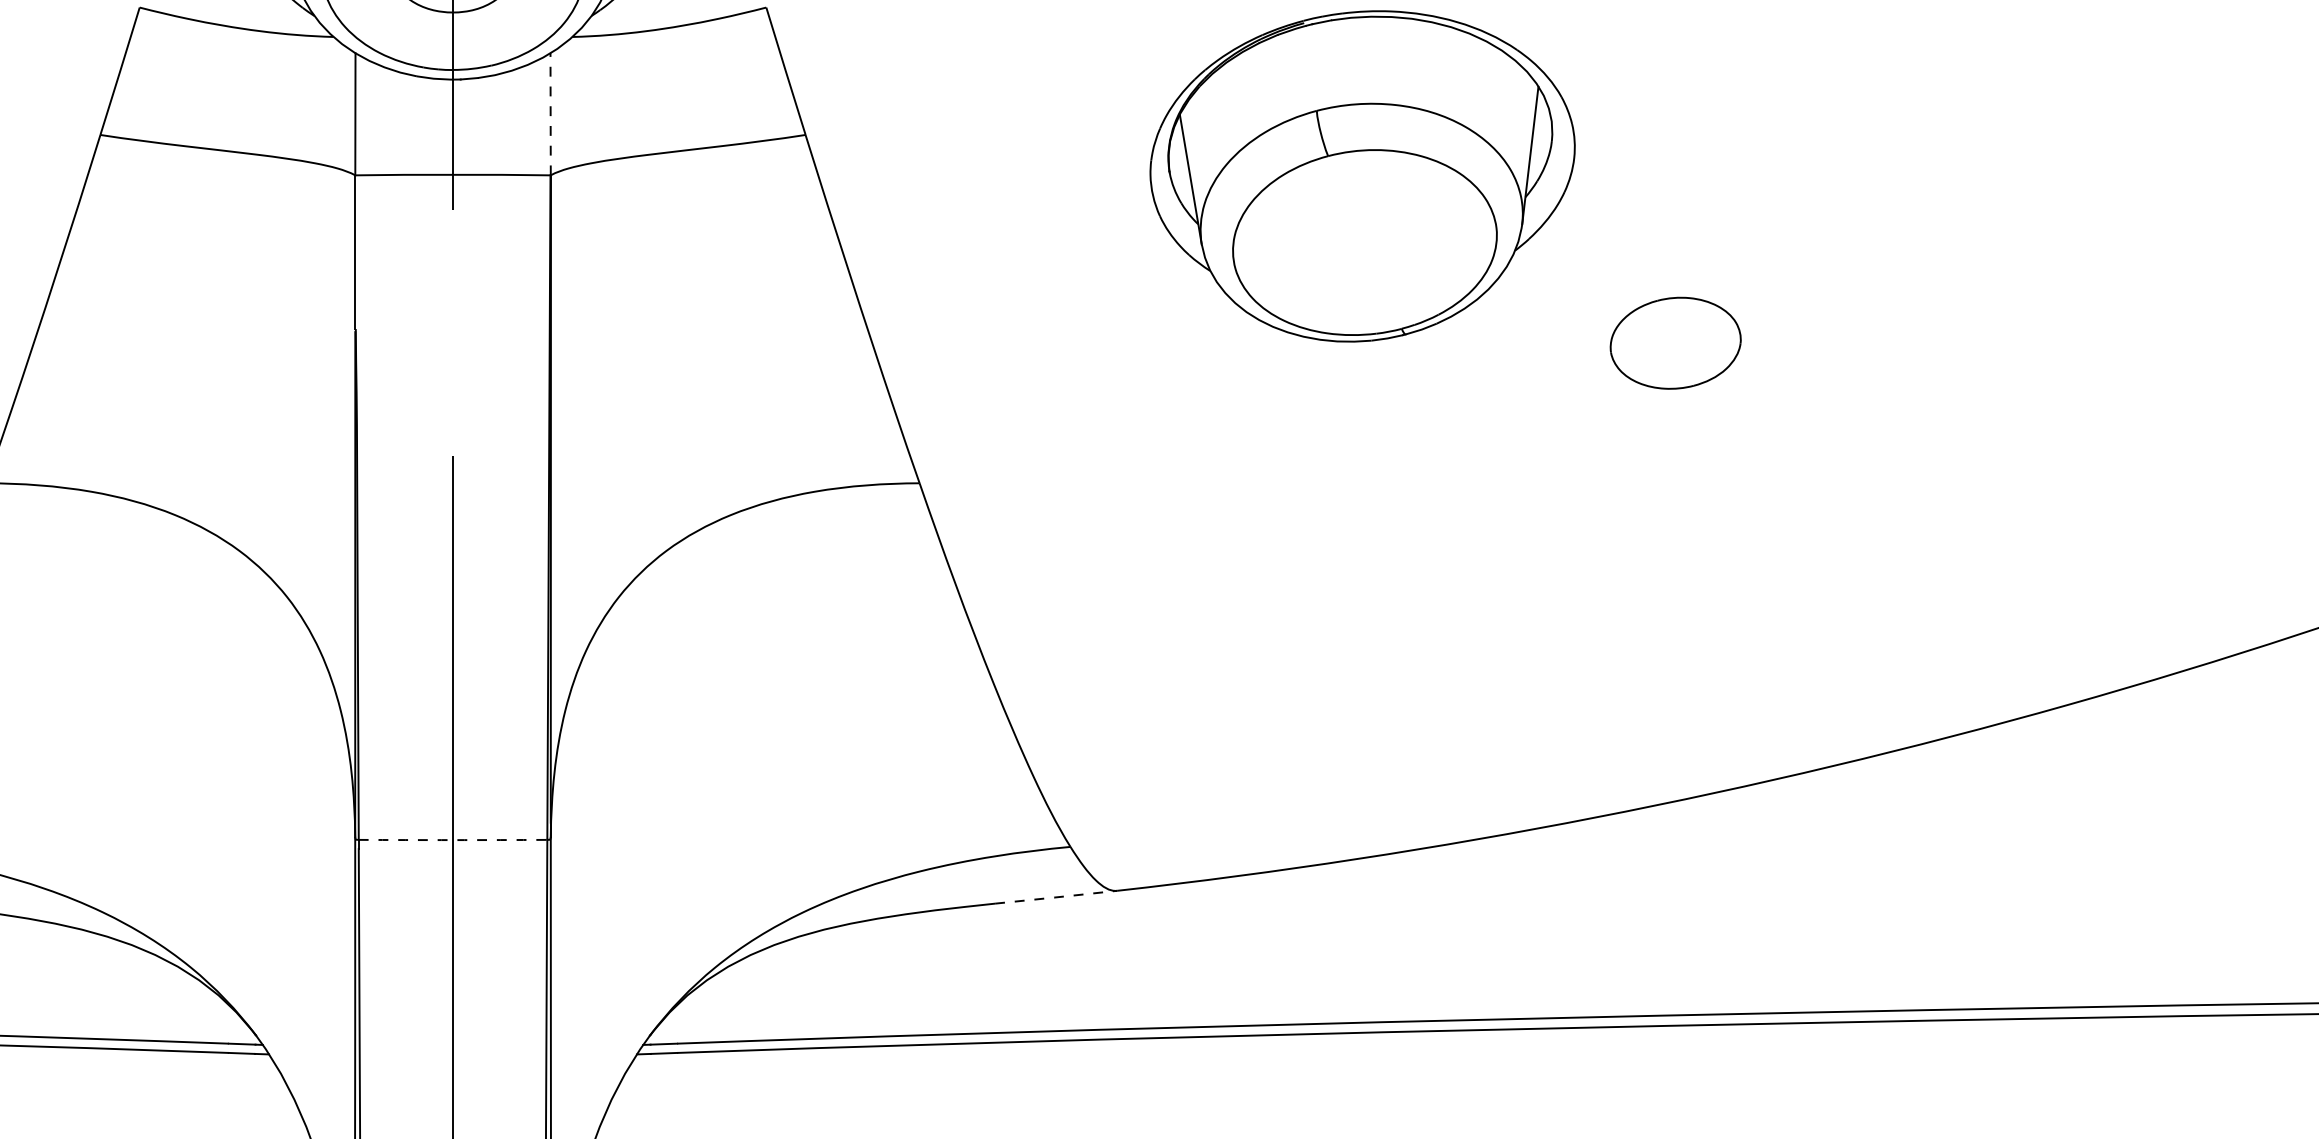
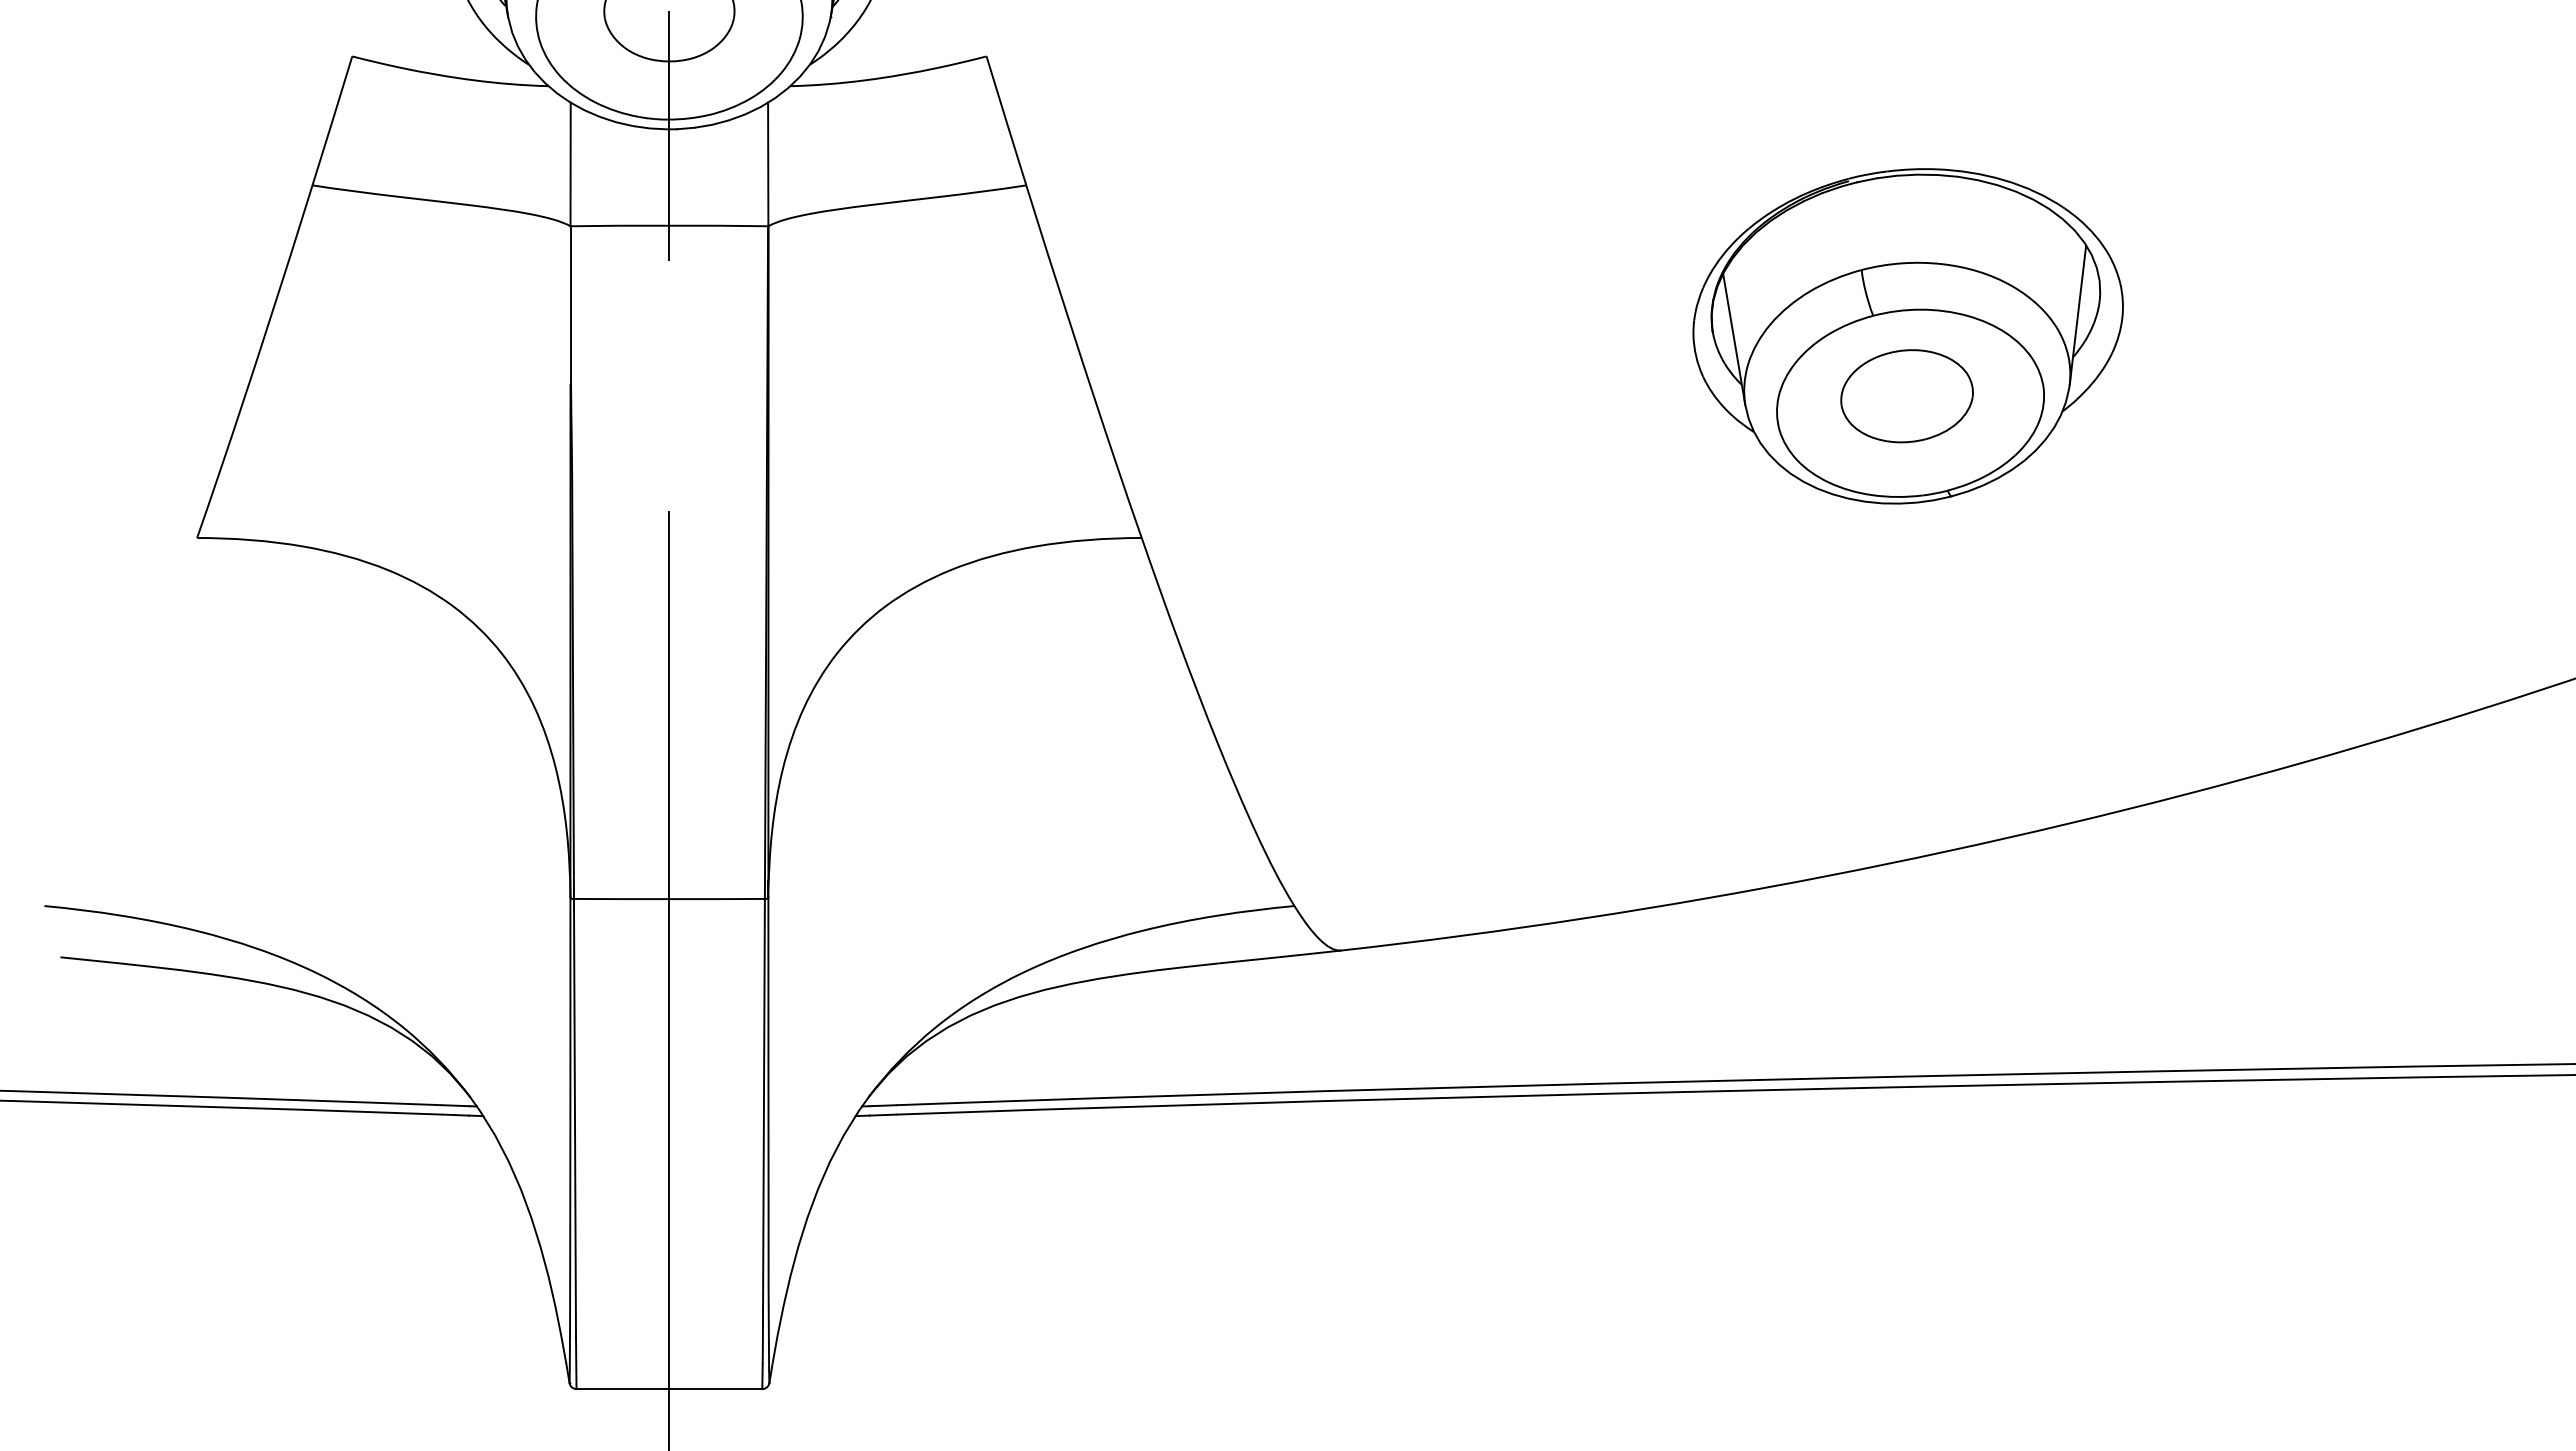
line: (550, 114) -> (768, 164), dashed -> solid
part: (1361, 176) -> (1907, 336), moved
arc: (453, 840) -> (669, 899), dashed -> solid
line: (1056, 897) -> (1280, 957), dashed -> solid

